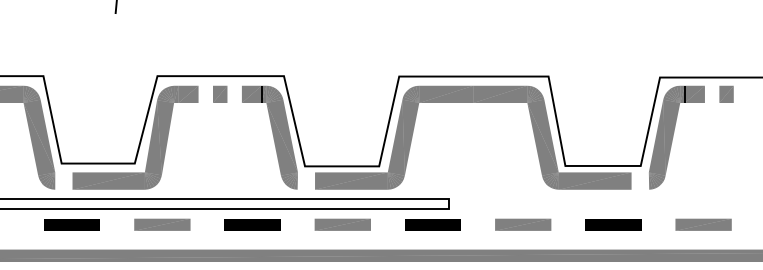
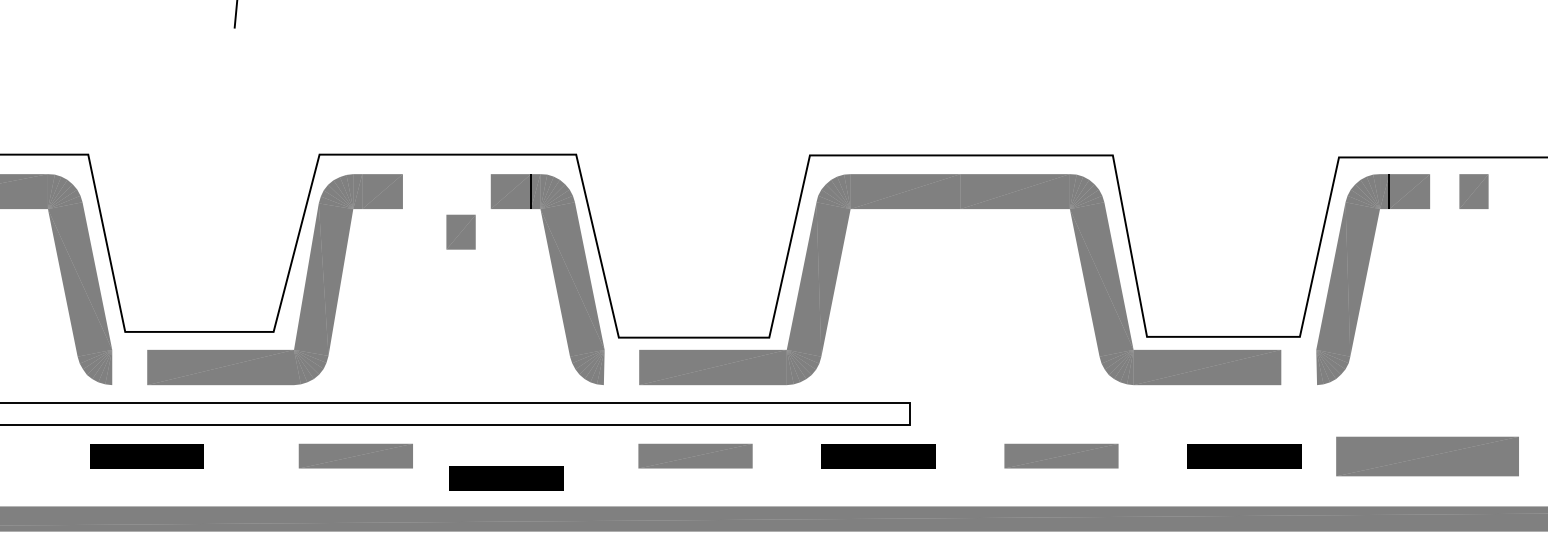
part: (220, 94) -> (461, 232), moved
part: (162, 224) -> (356, 455), moved
line: (252, 224) -> (506, 477), moved
part: (703, 224) -> (1427, 455), size x1.6

